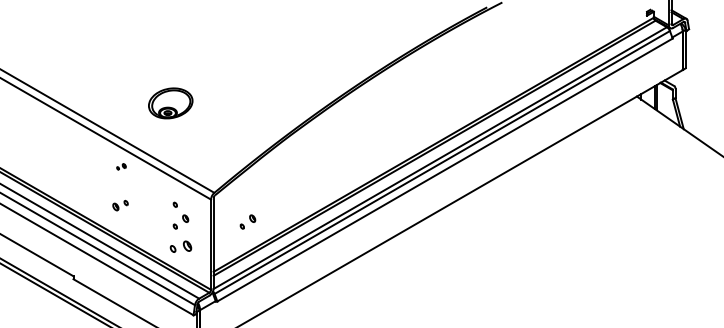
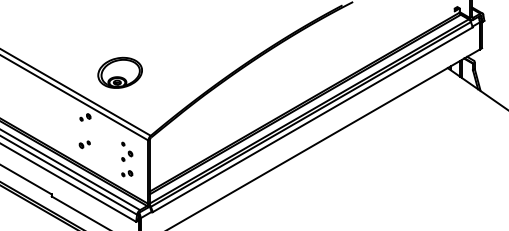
part: (170, 103) -> (119, 72), size x1.43
part: (121, 166) -> (85, 117), size x1.67
part: (247, 221) -> (174, 155), removed
part: (180, 246) -> (126, 173), size x0.71

